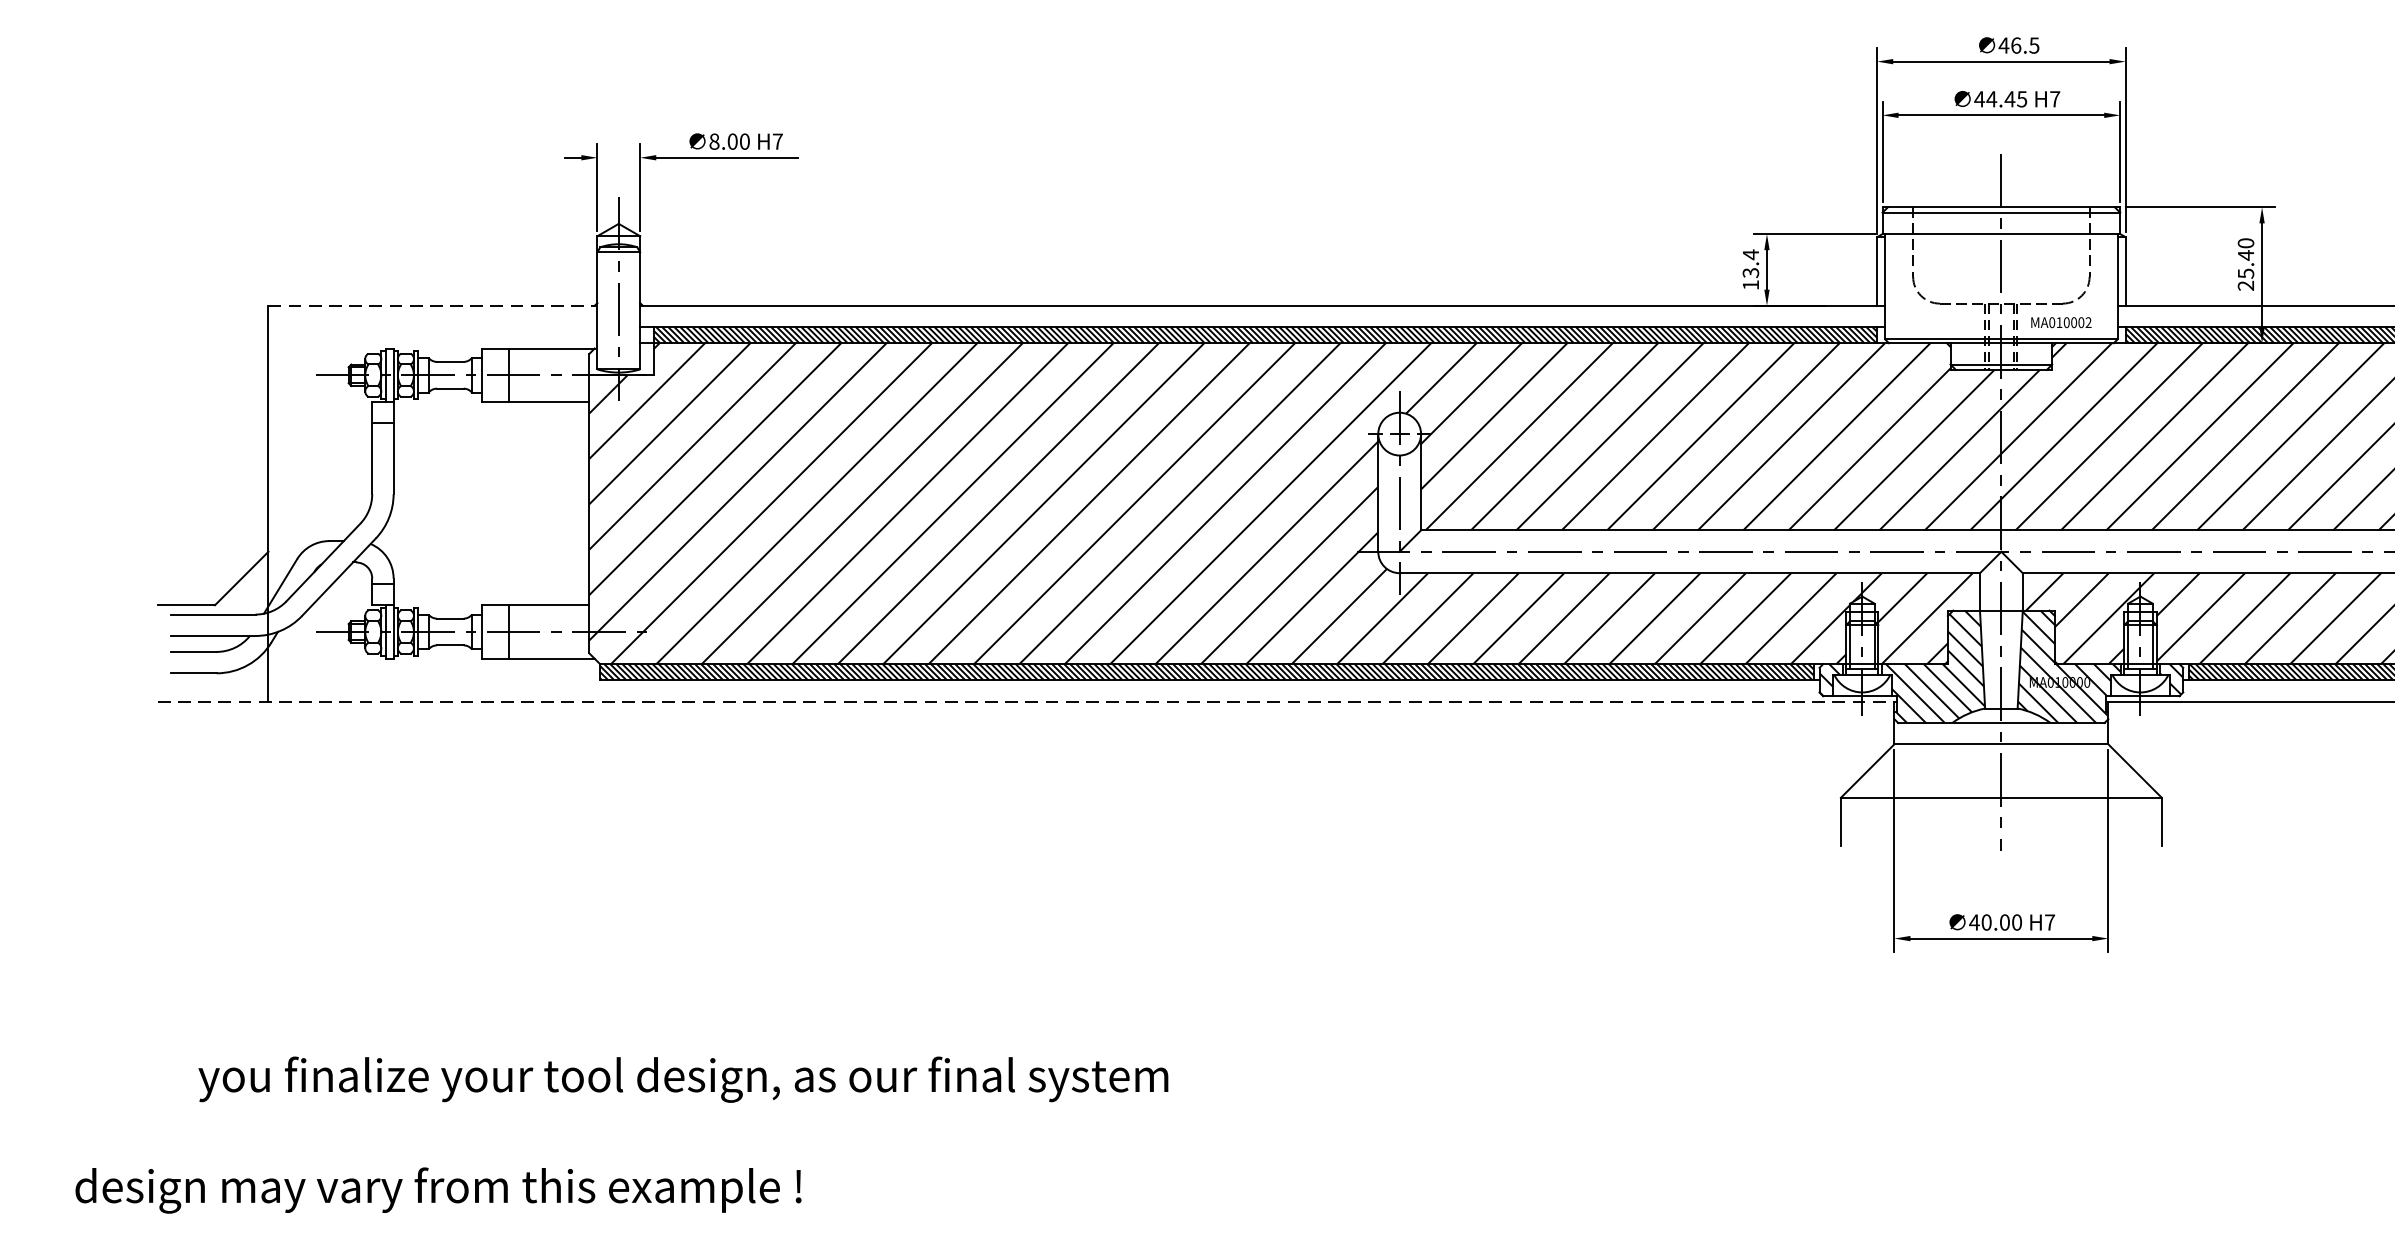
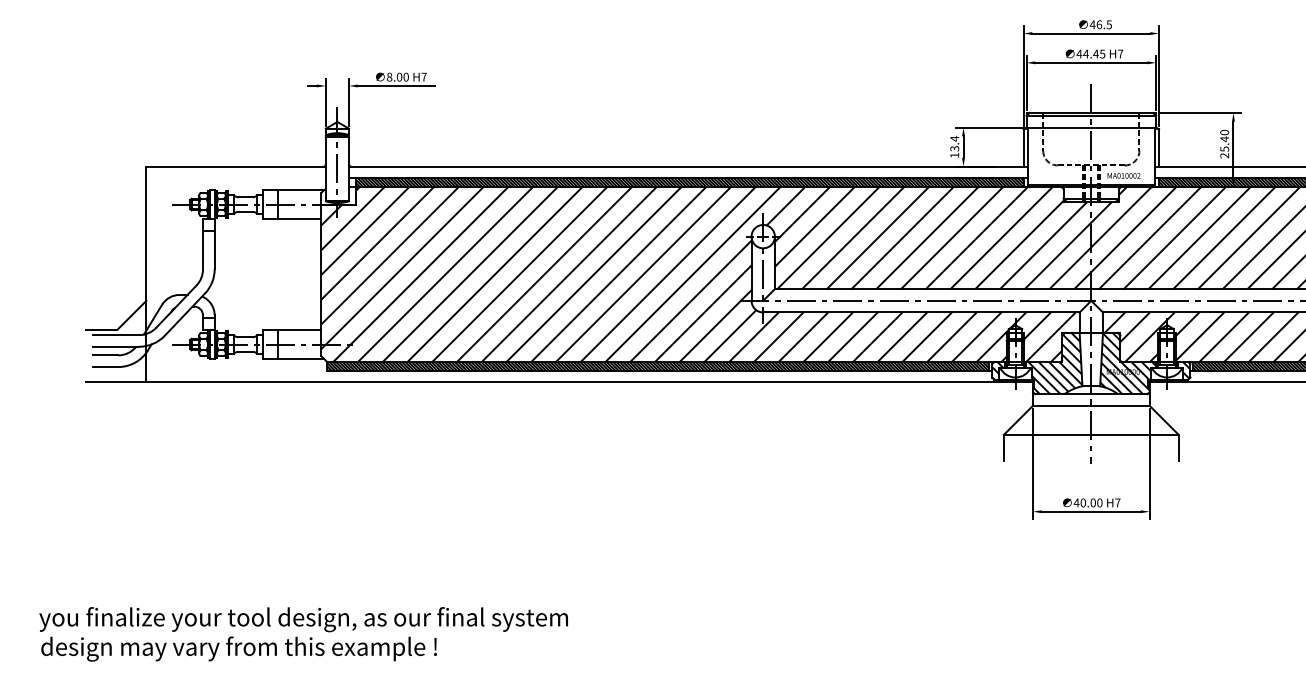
line: (433, 305) -> (236, 166), dashed -> solid
line: (1027, 701) -> (560, 382), dashed -> solid
text: (683, 1079) -> (303, 619), moved

